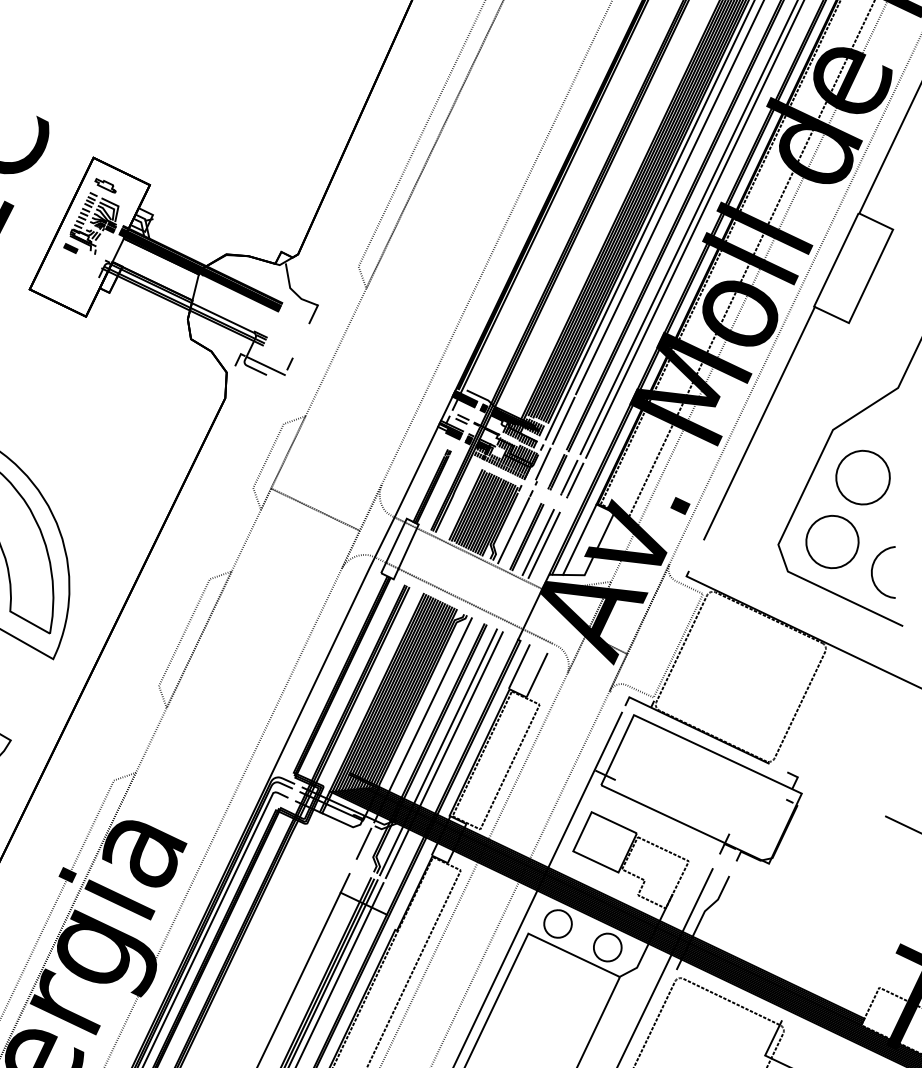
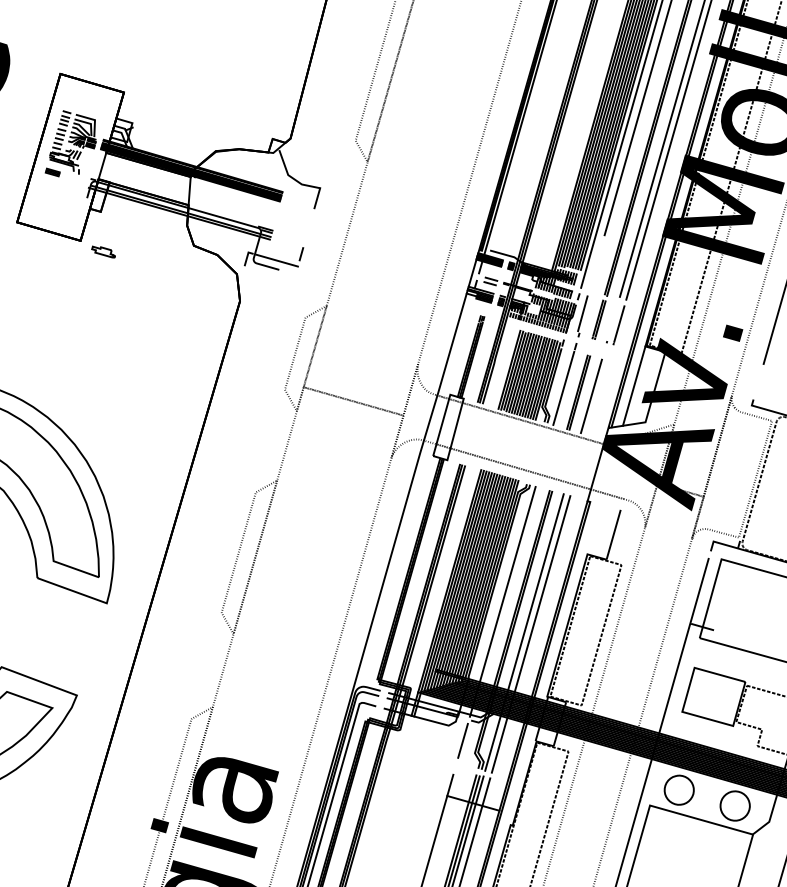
part: (105, 185) -> (103, 251), moved
line: (563, 420) -> (596, 264), removed
line: (569, 476) -> (612, 322), removed
line: (543, 544) -> (597, 397), removed
line: (519, 666) -> (593, 528), removed

